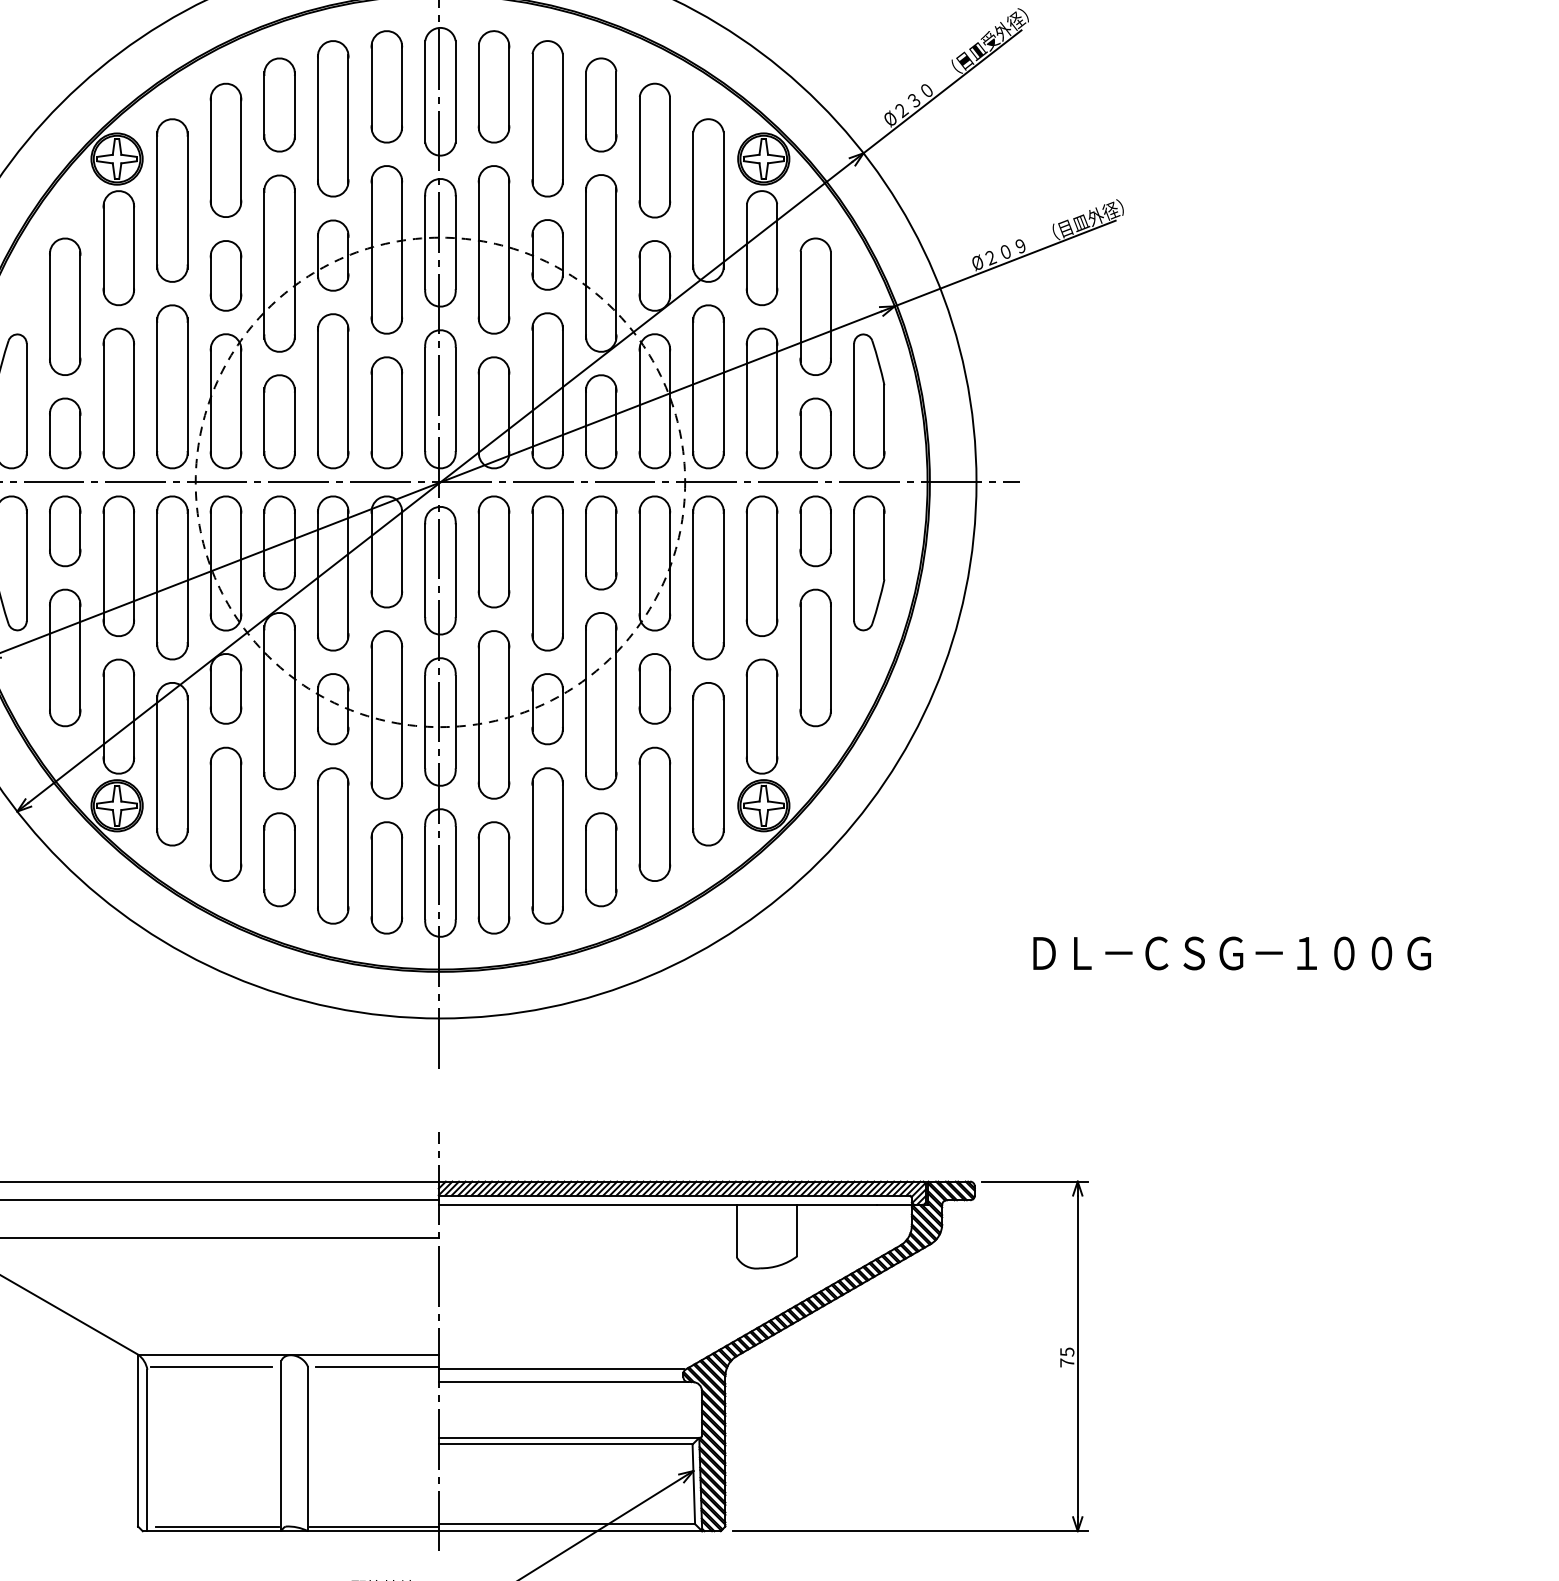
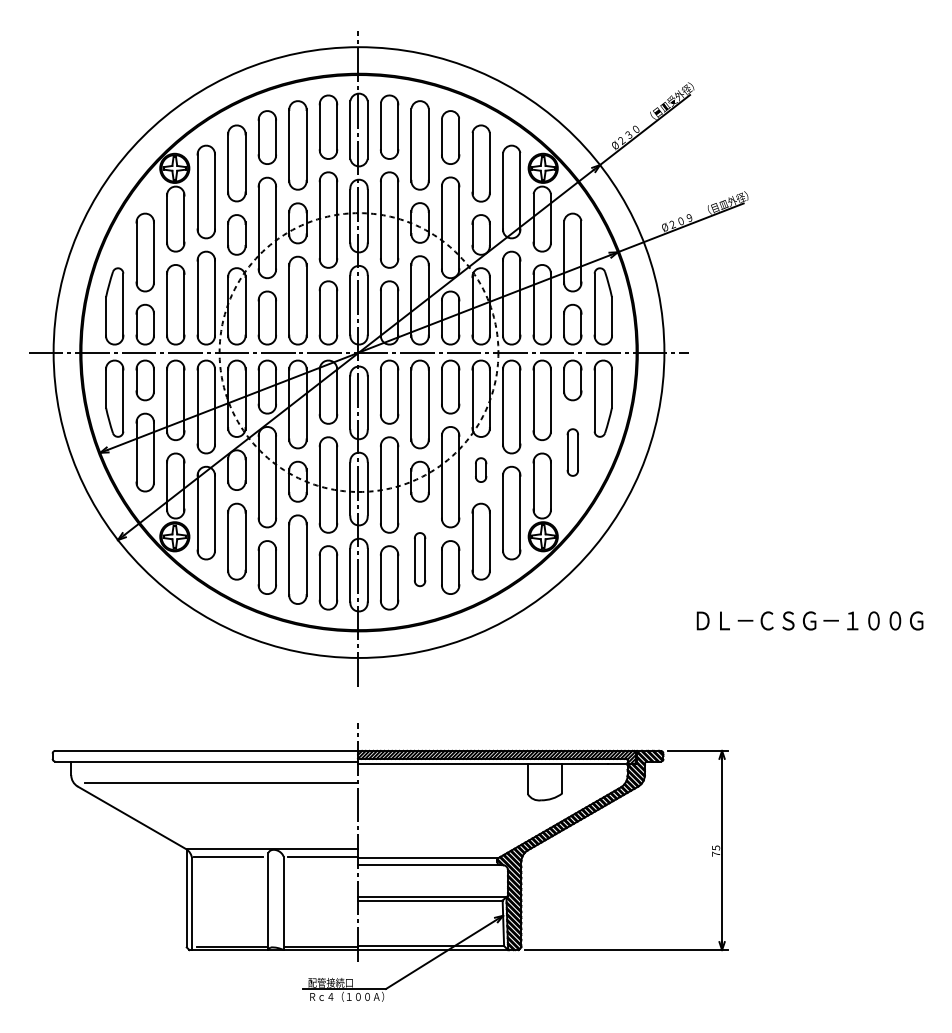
part: (815, 657) -> (572, 452), size x0.6
part: (653, 687) -> (480, 469), size x0.6
part: (546, 845) -> (419, 559), size x0.6

